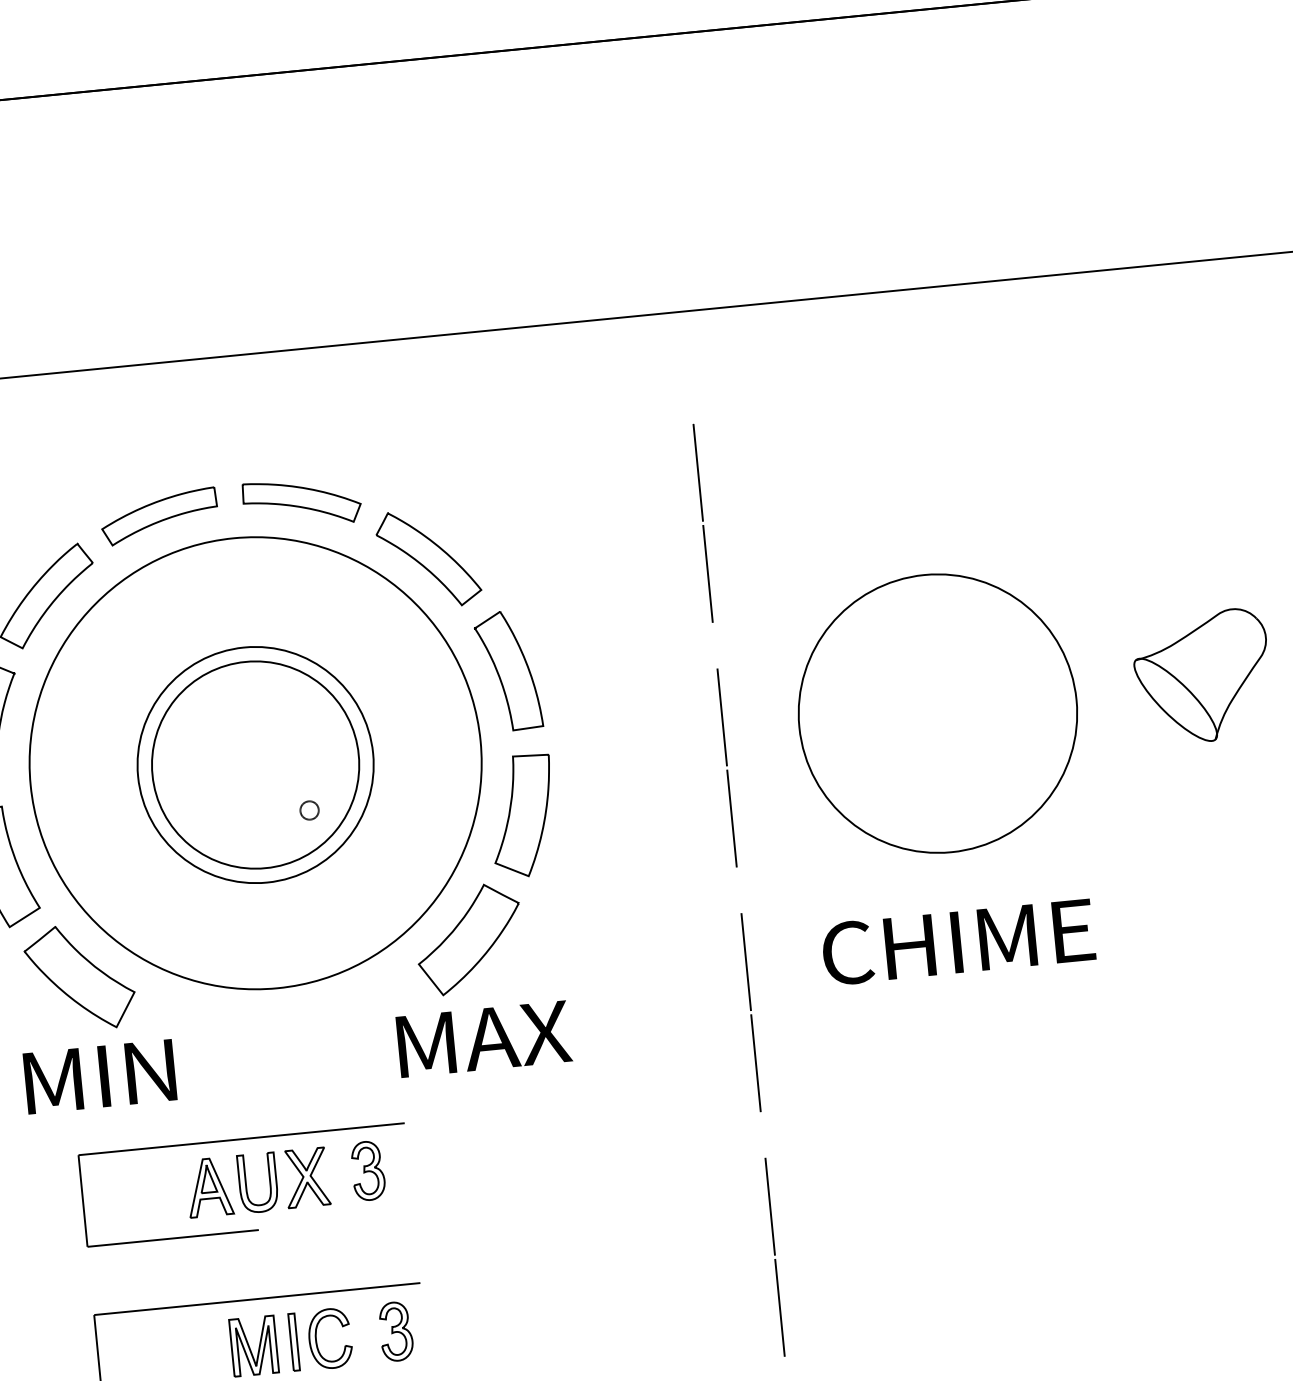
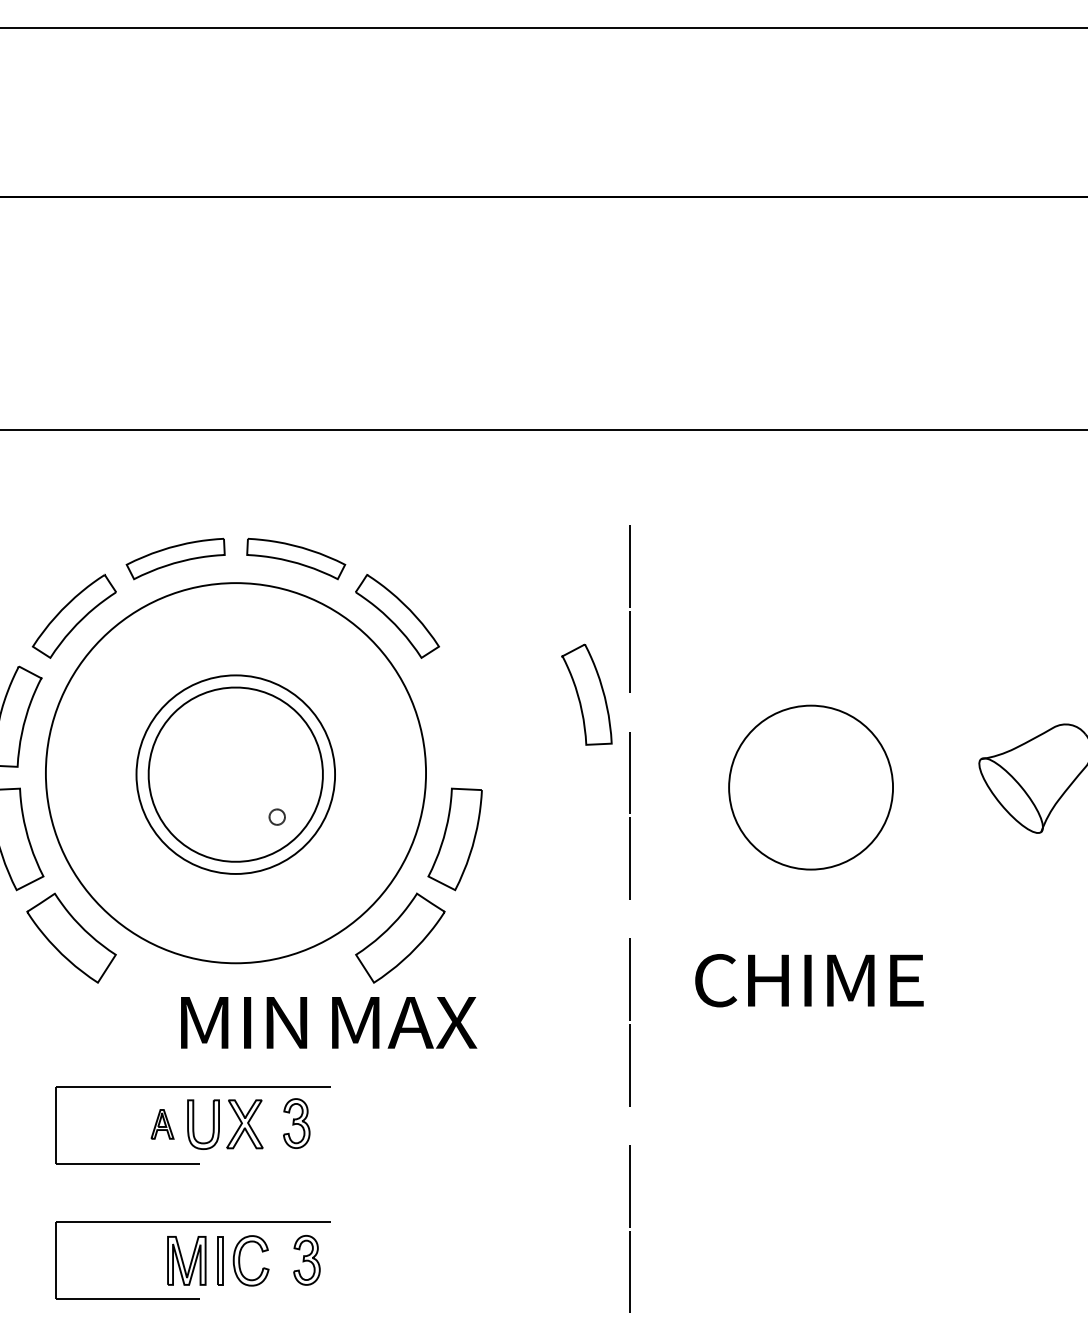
part: (507, 670) -> (586, 694), moved
circle: (937, 713) -> (810, 787), size x0.7
text: (100, 1076) -> (244, 1022), moved
part: (209, 1187) -> (162, 1124), size x0.6

